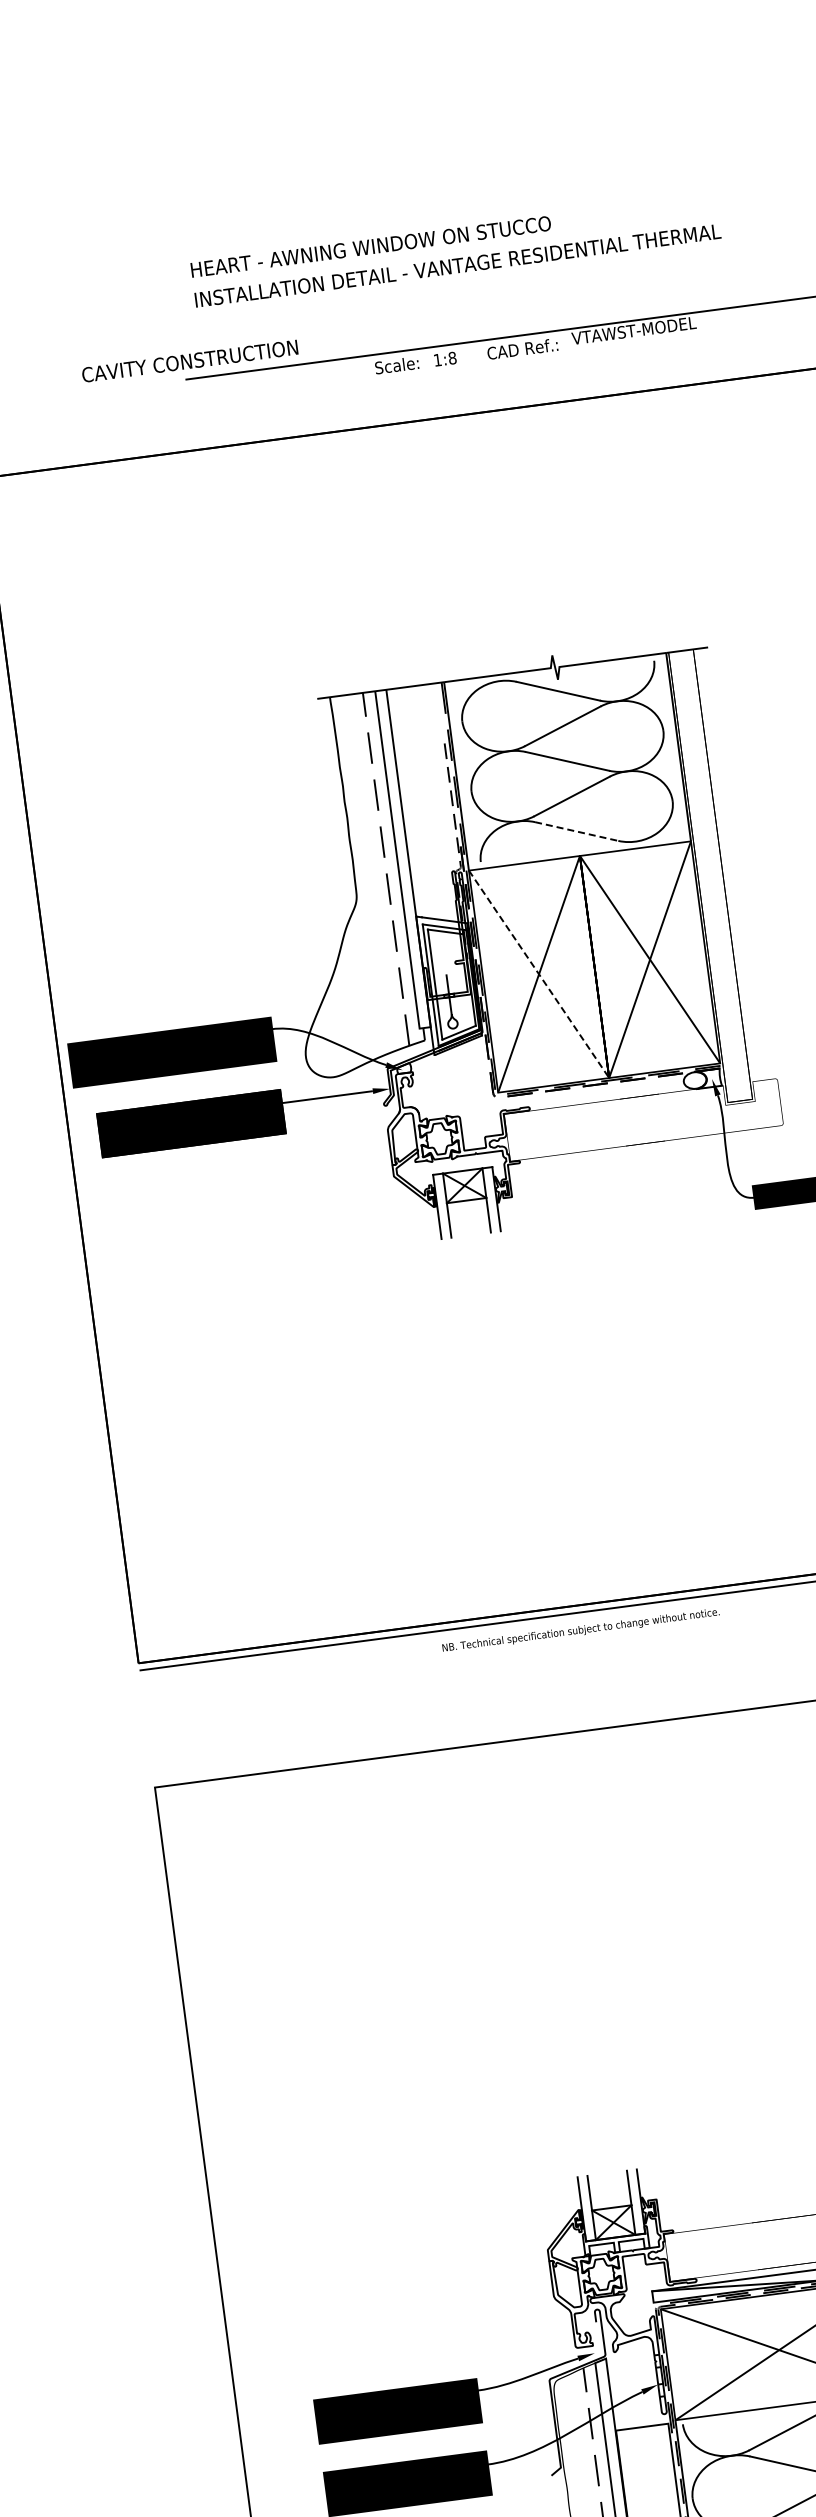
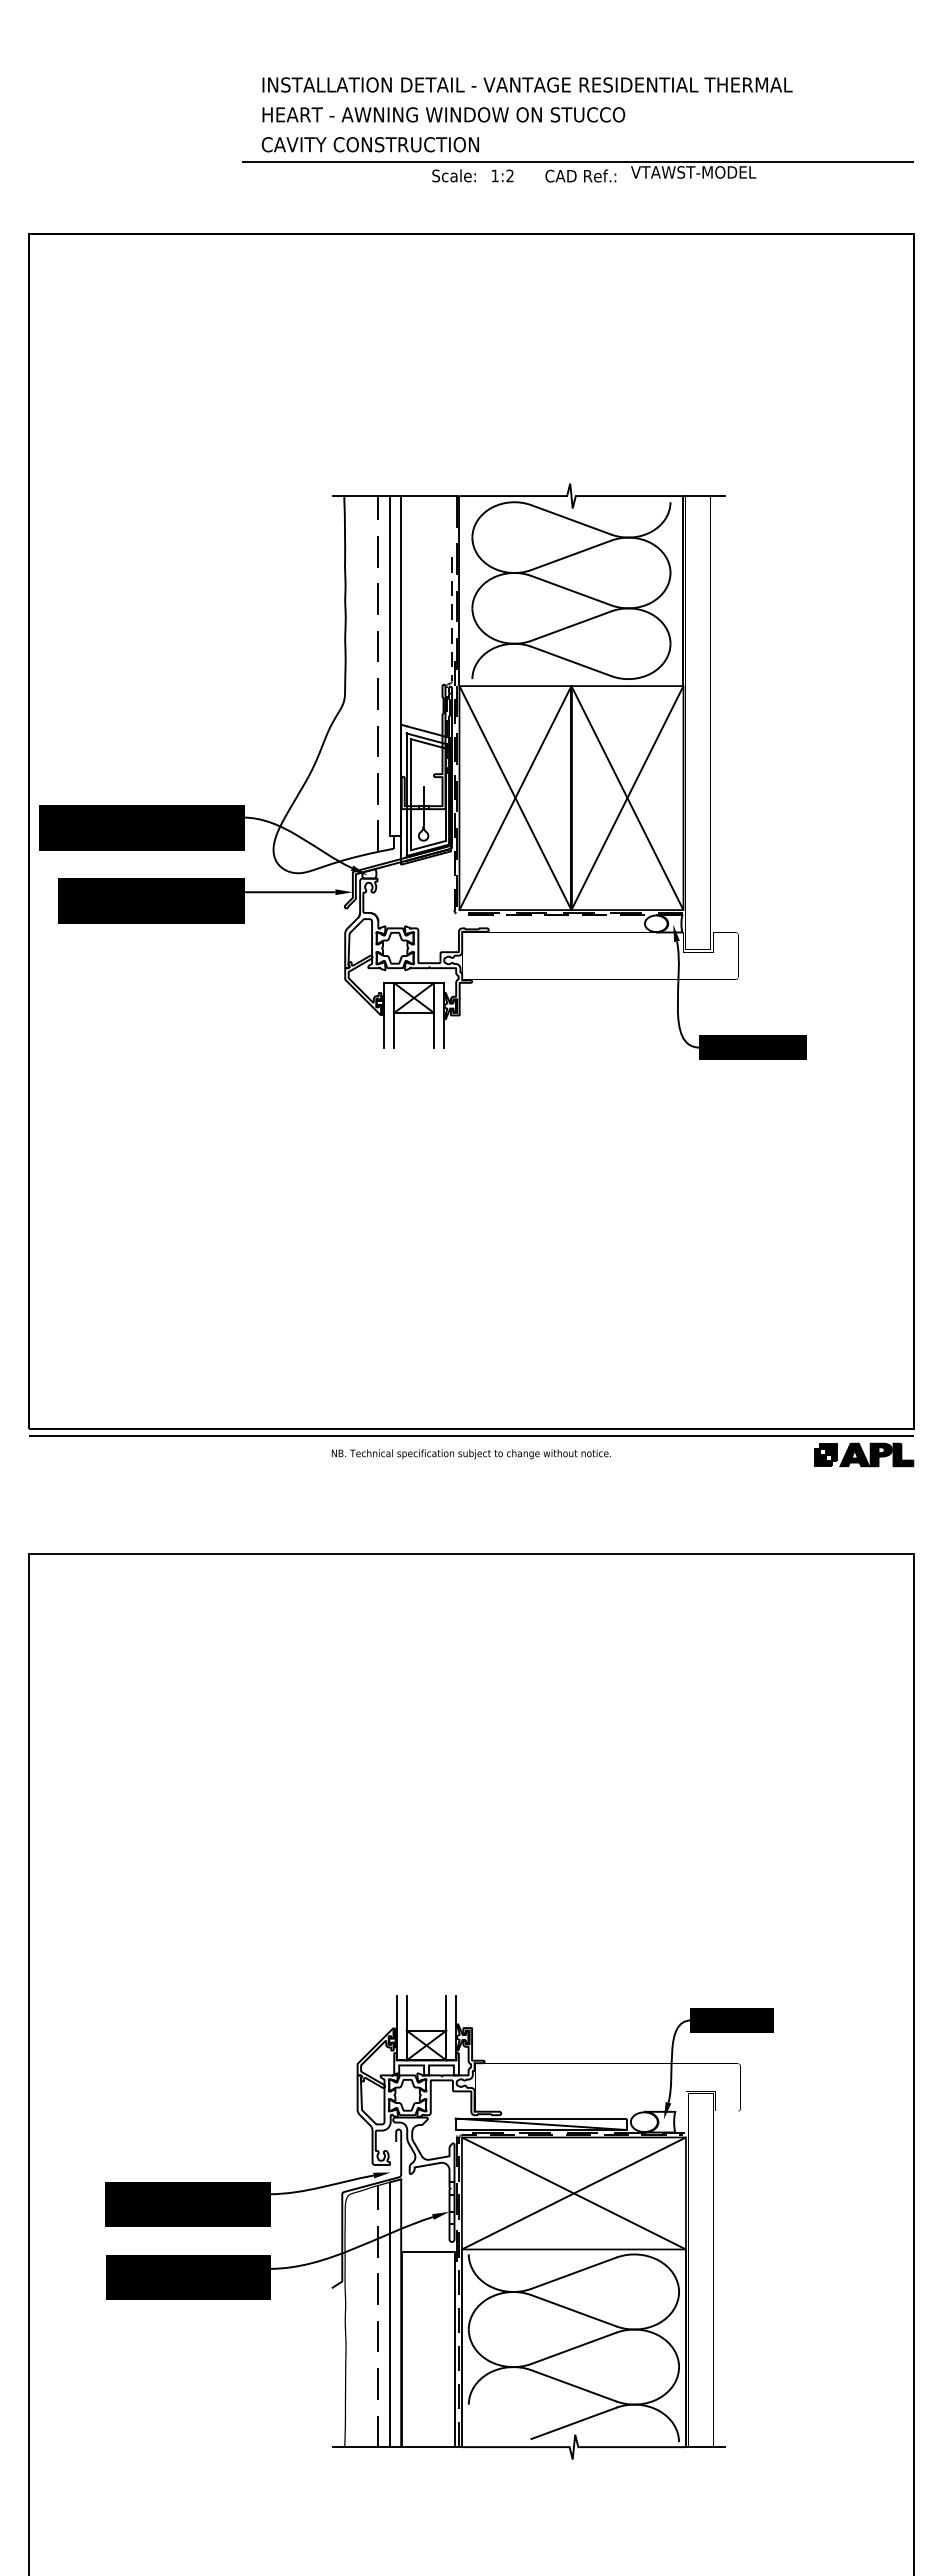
text: (370, 246) -> (443, 114), moved
text: (451, 357) -> (509, 175), 1:8 -> 1:2
text: (189, 361) -> (369, 144), moved
line: (576, 831) -> (571, 661), dashed -> solid
line: (539, 974) -> (515, 798), dashed -> solid

